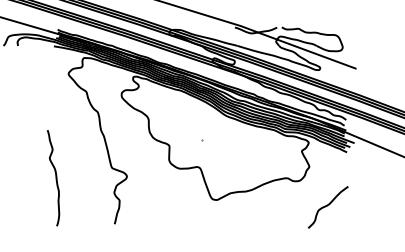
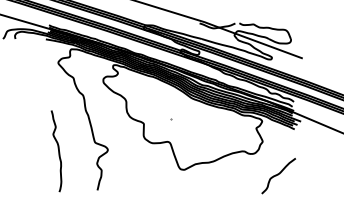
curve: (55, 178) -> (58, 151), moved

